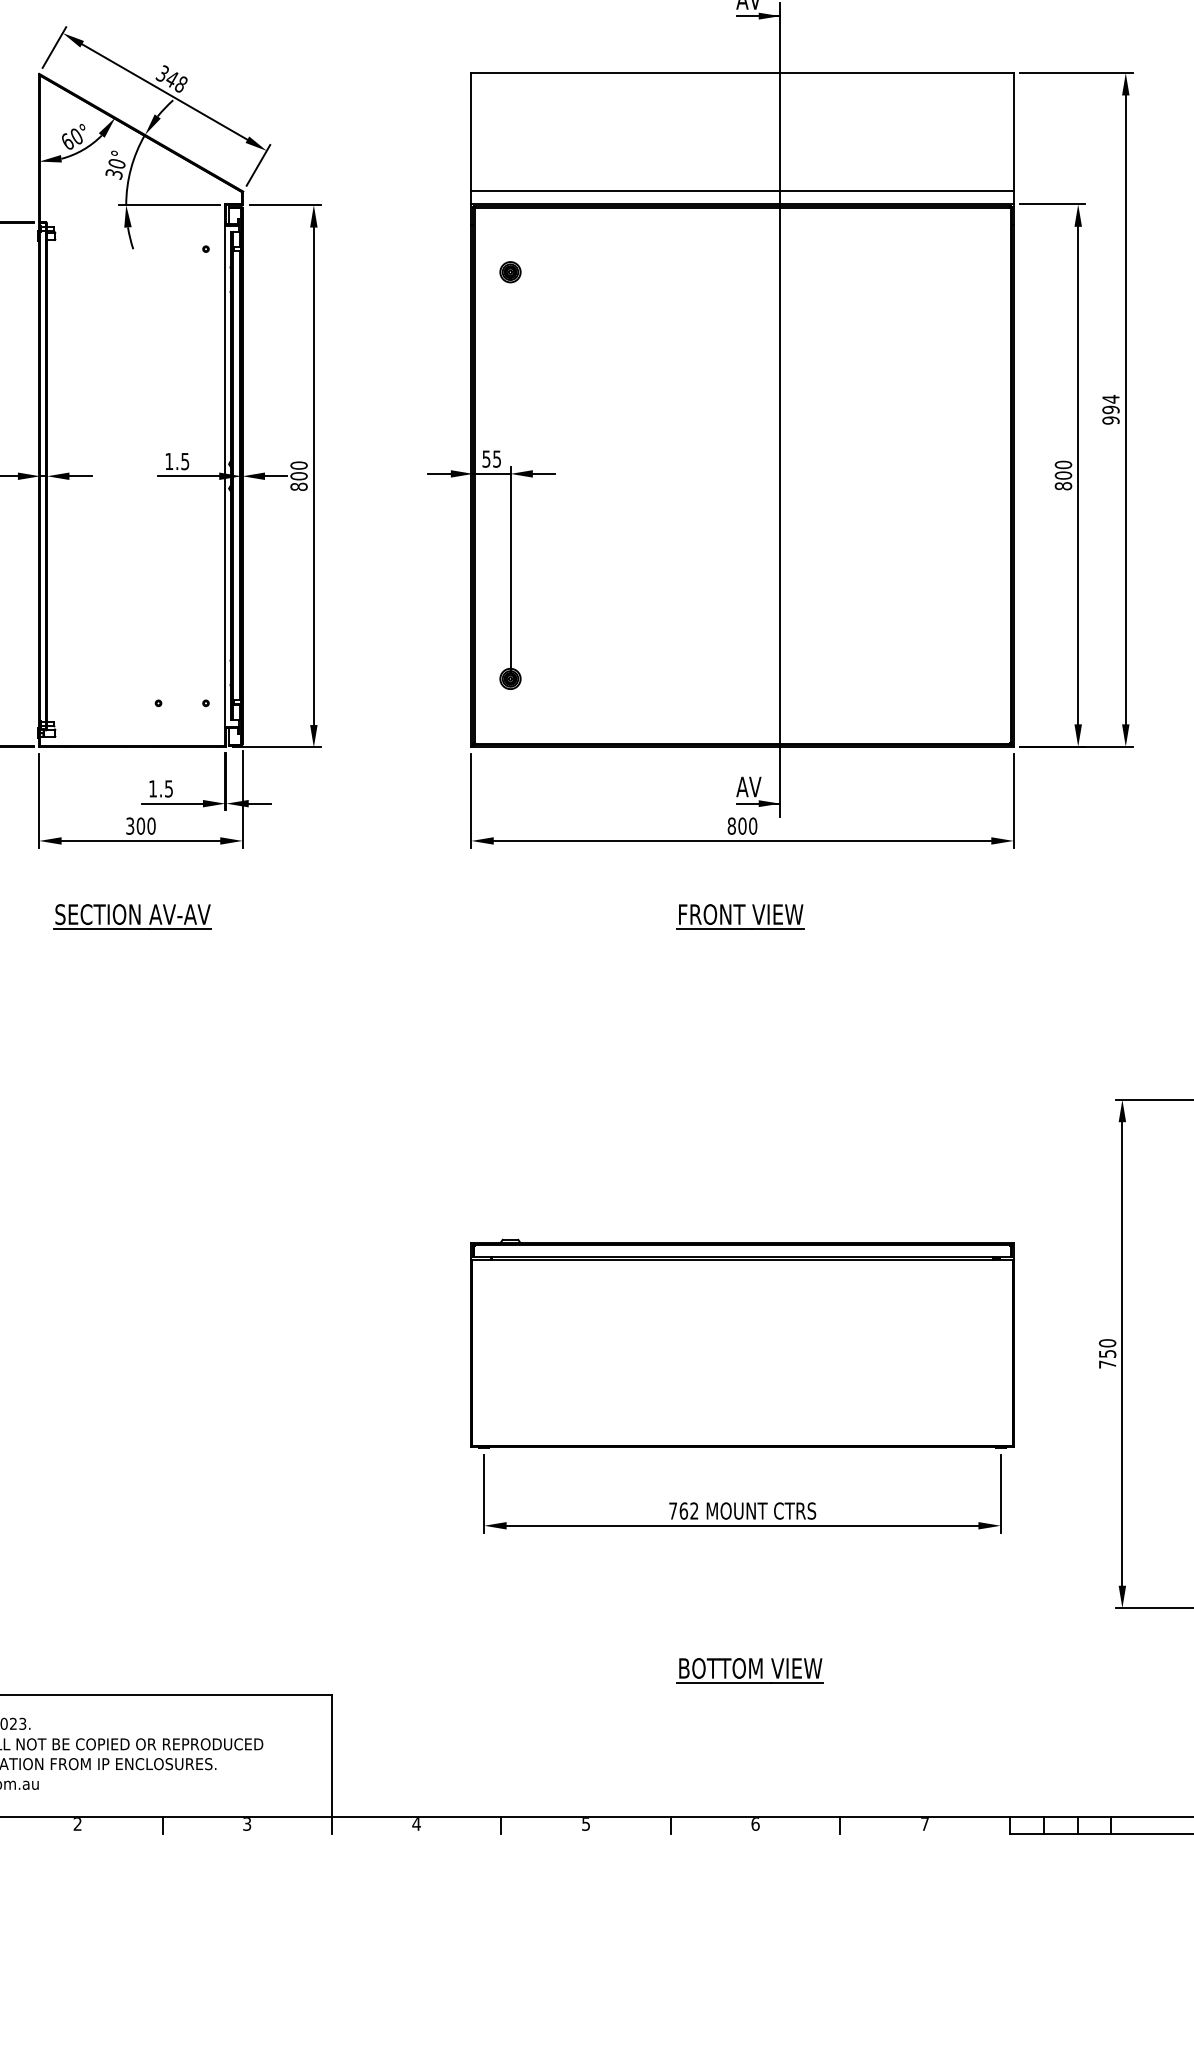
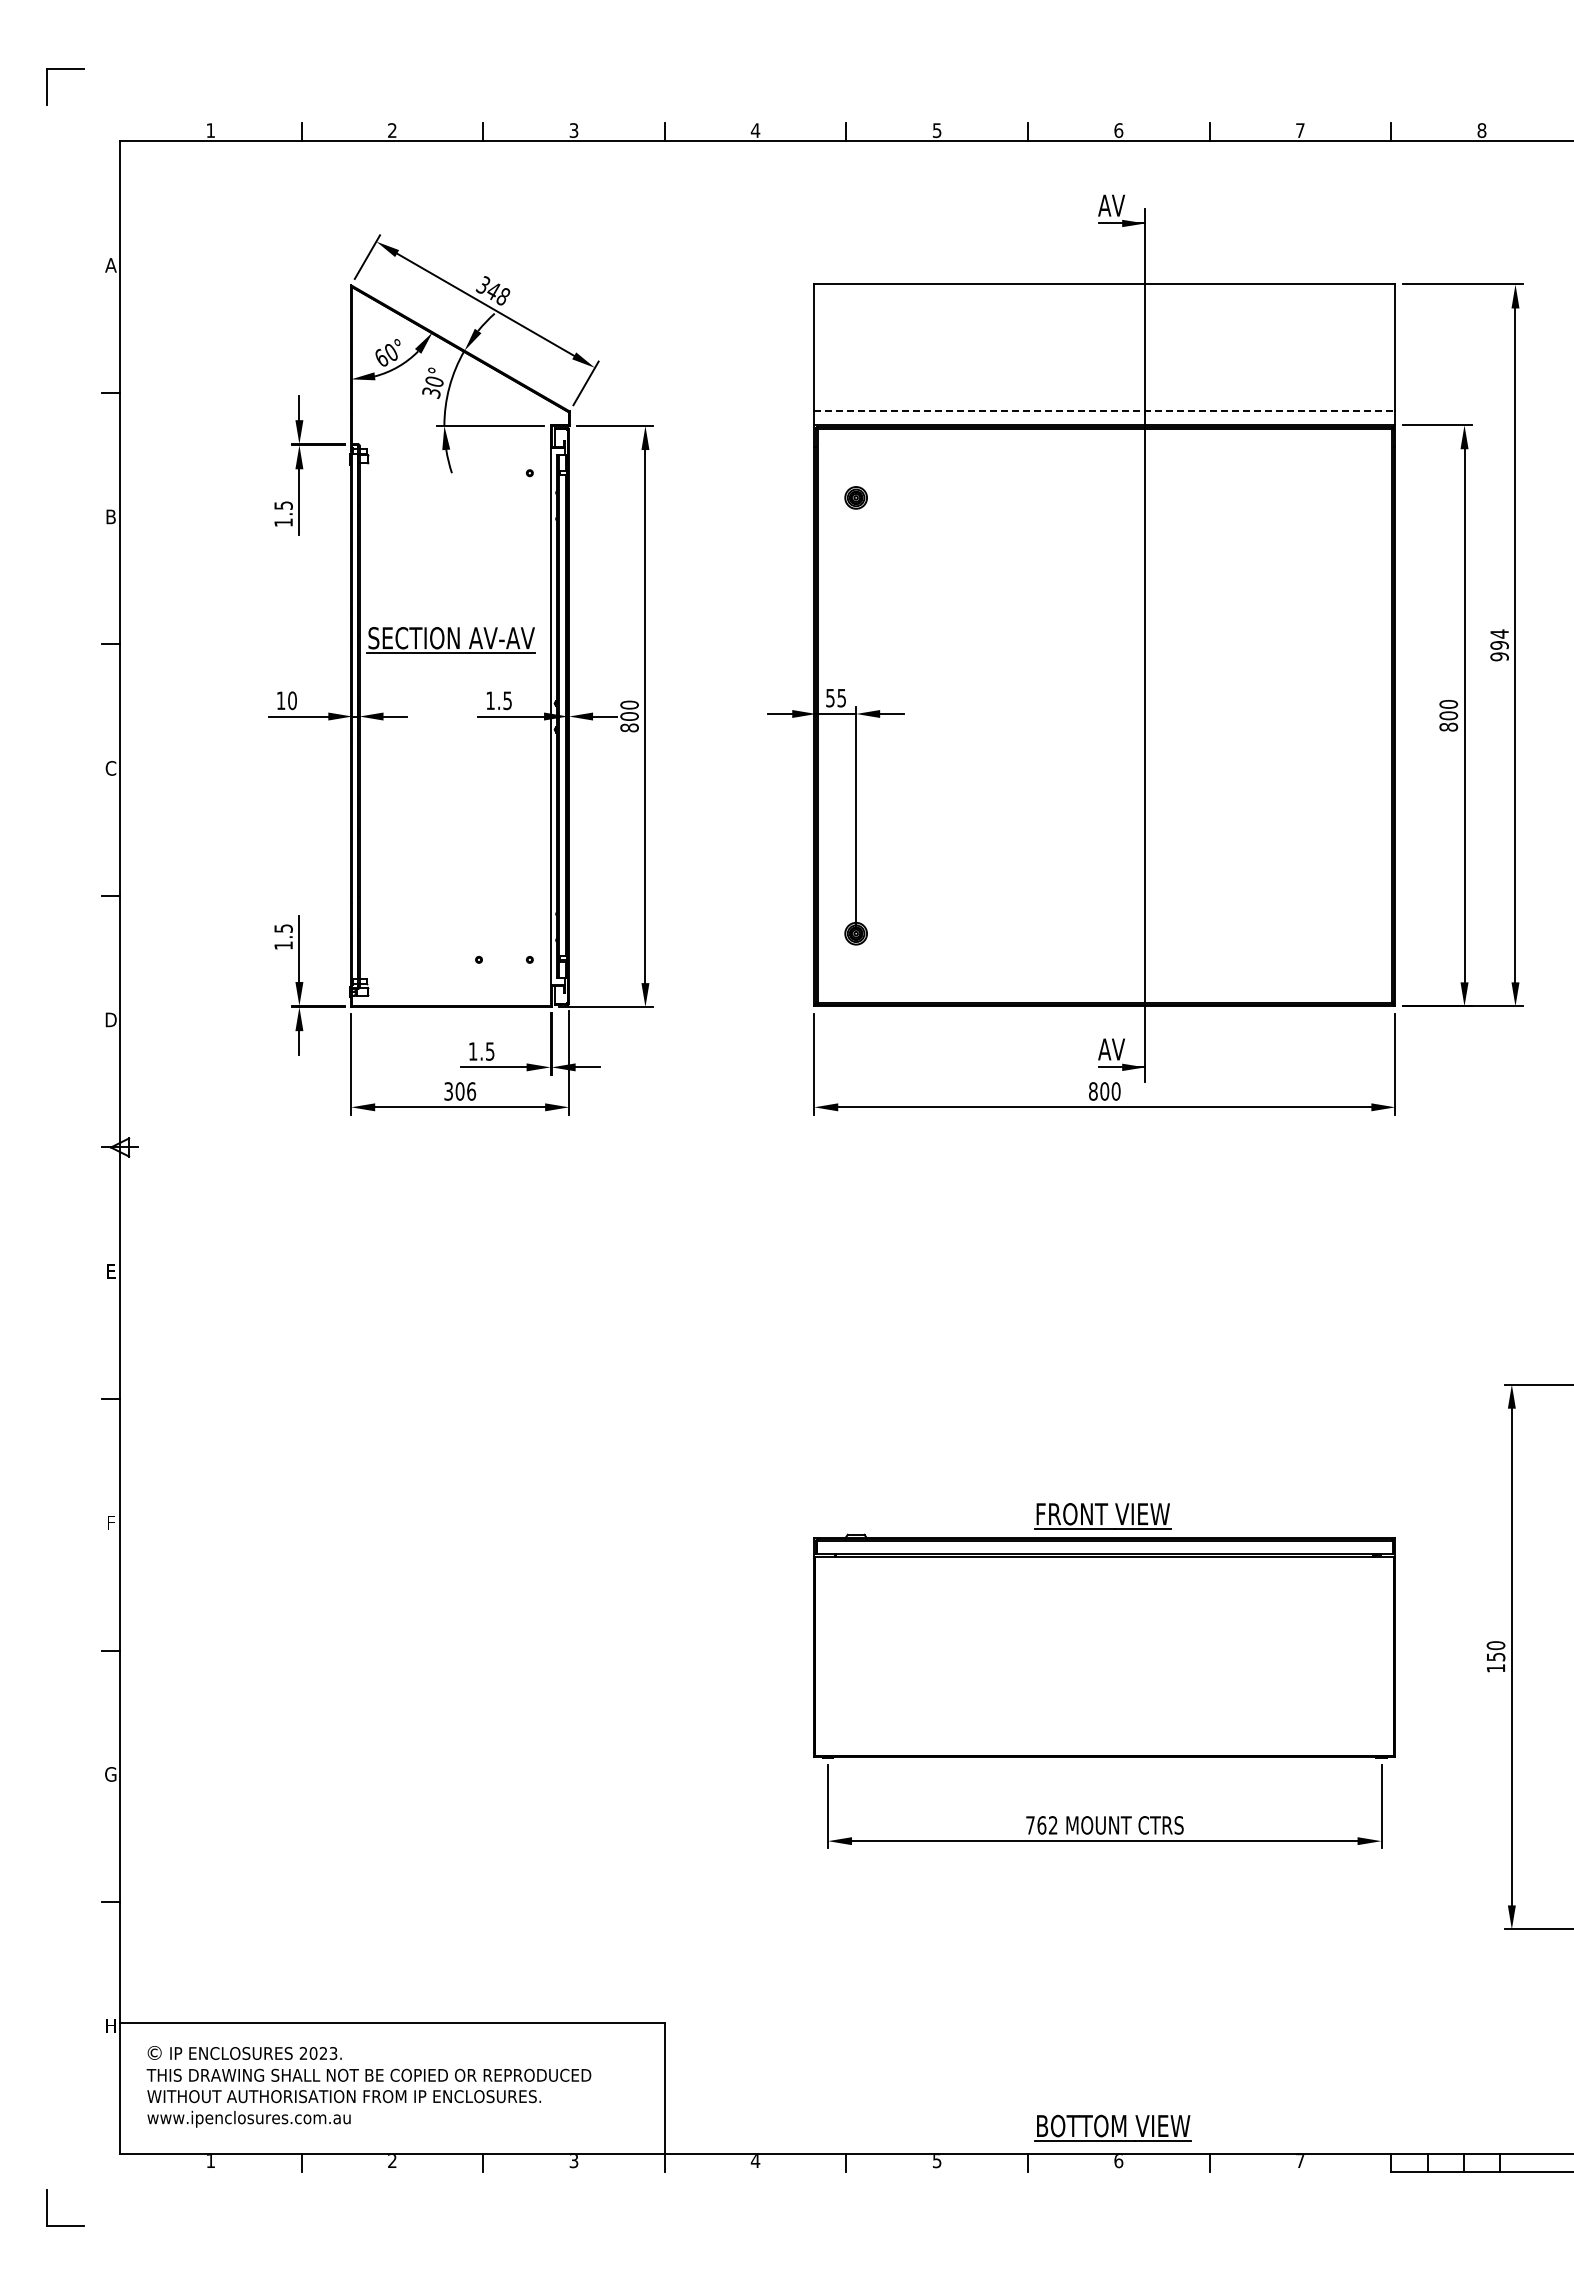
line: (742, 190) -> (1104, 410), solid -> dashed
text: (151, 826) -> (471, 1091), 300 -> 306
part: (131, 916) -> (450, 640), moved
part: (740, 916) -> (1102, 1516), moved
text: (1108, 1364) -> (1496, 1668), 750 -> 150
part: (749, 1669) -> (1112, 2127), moved

